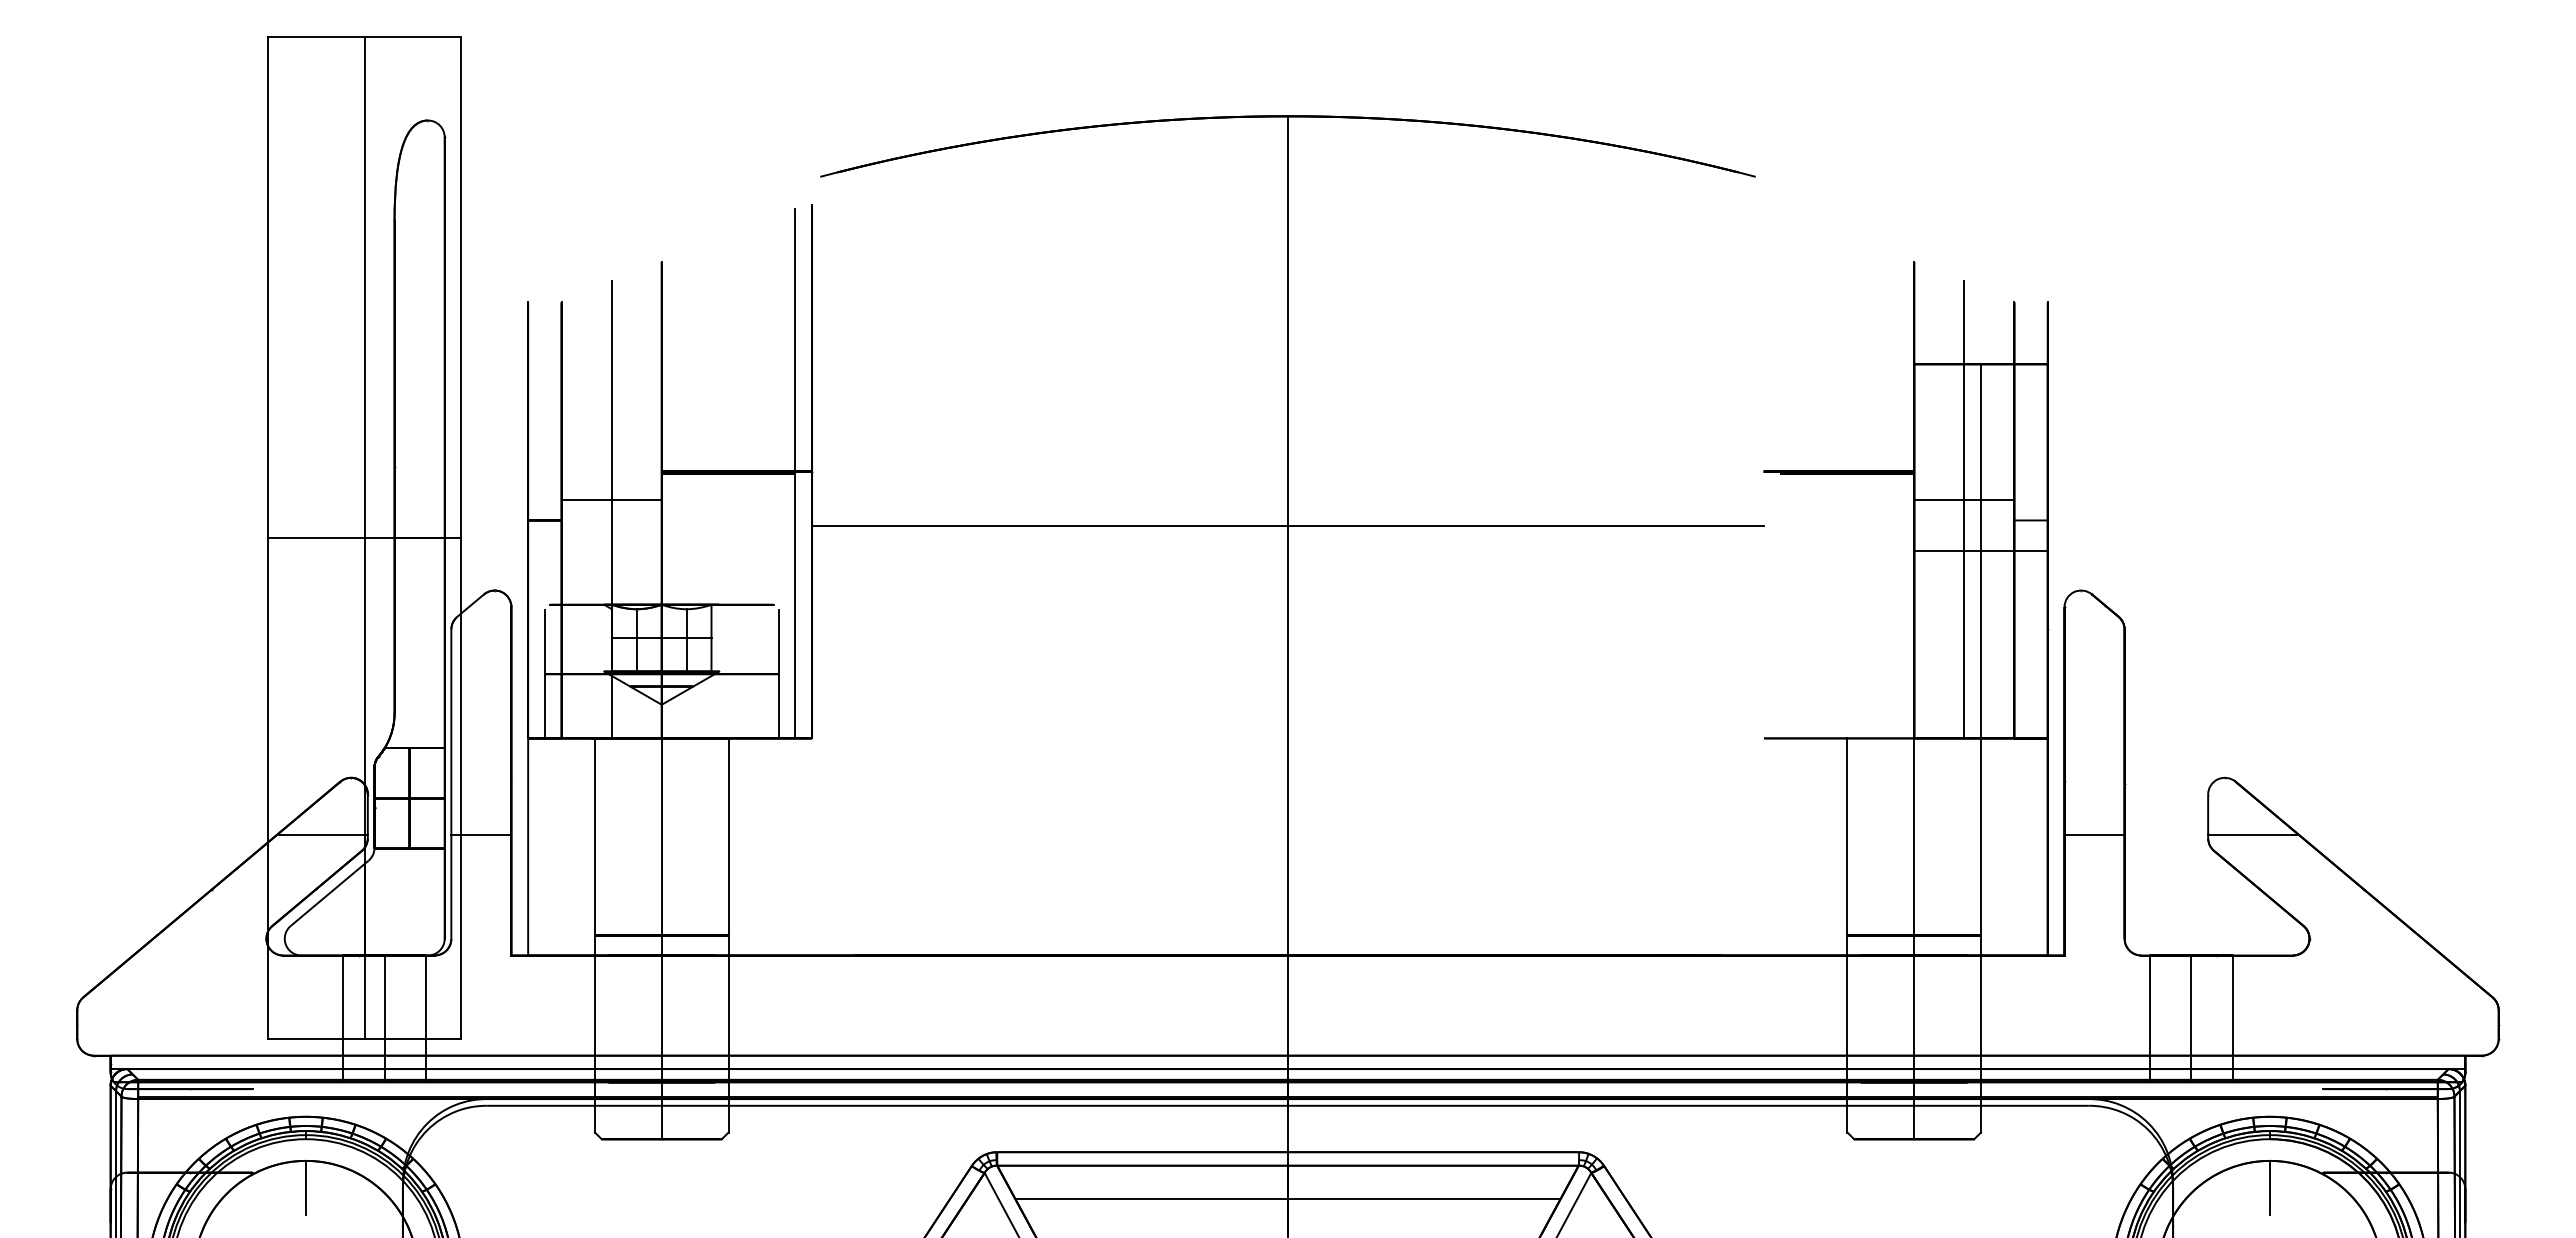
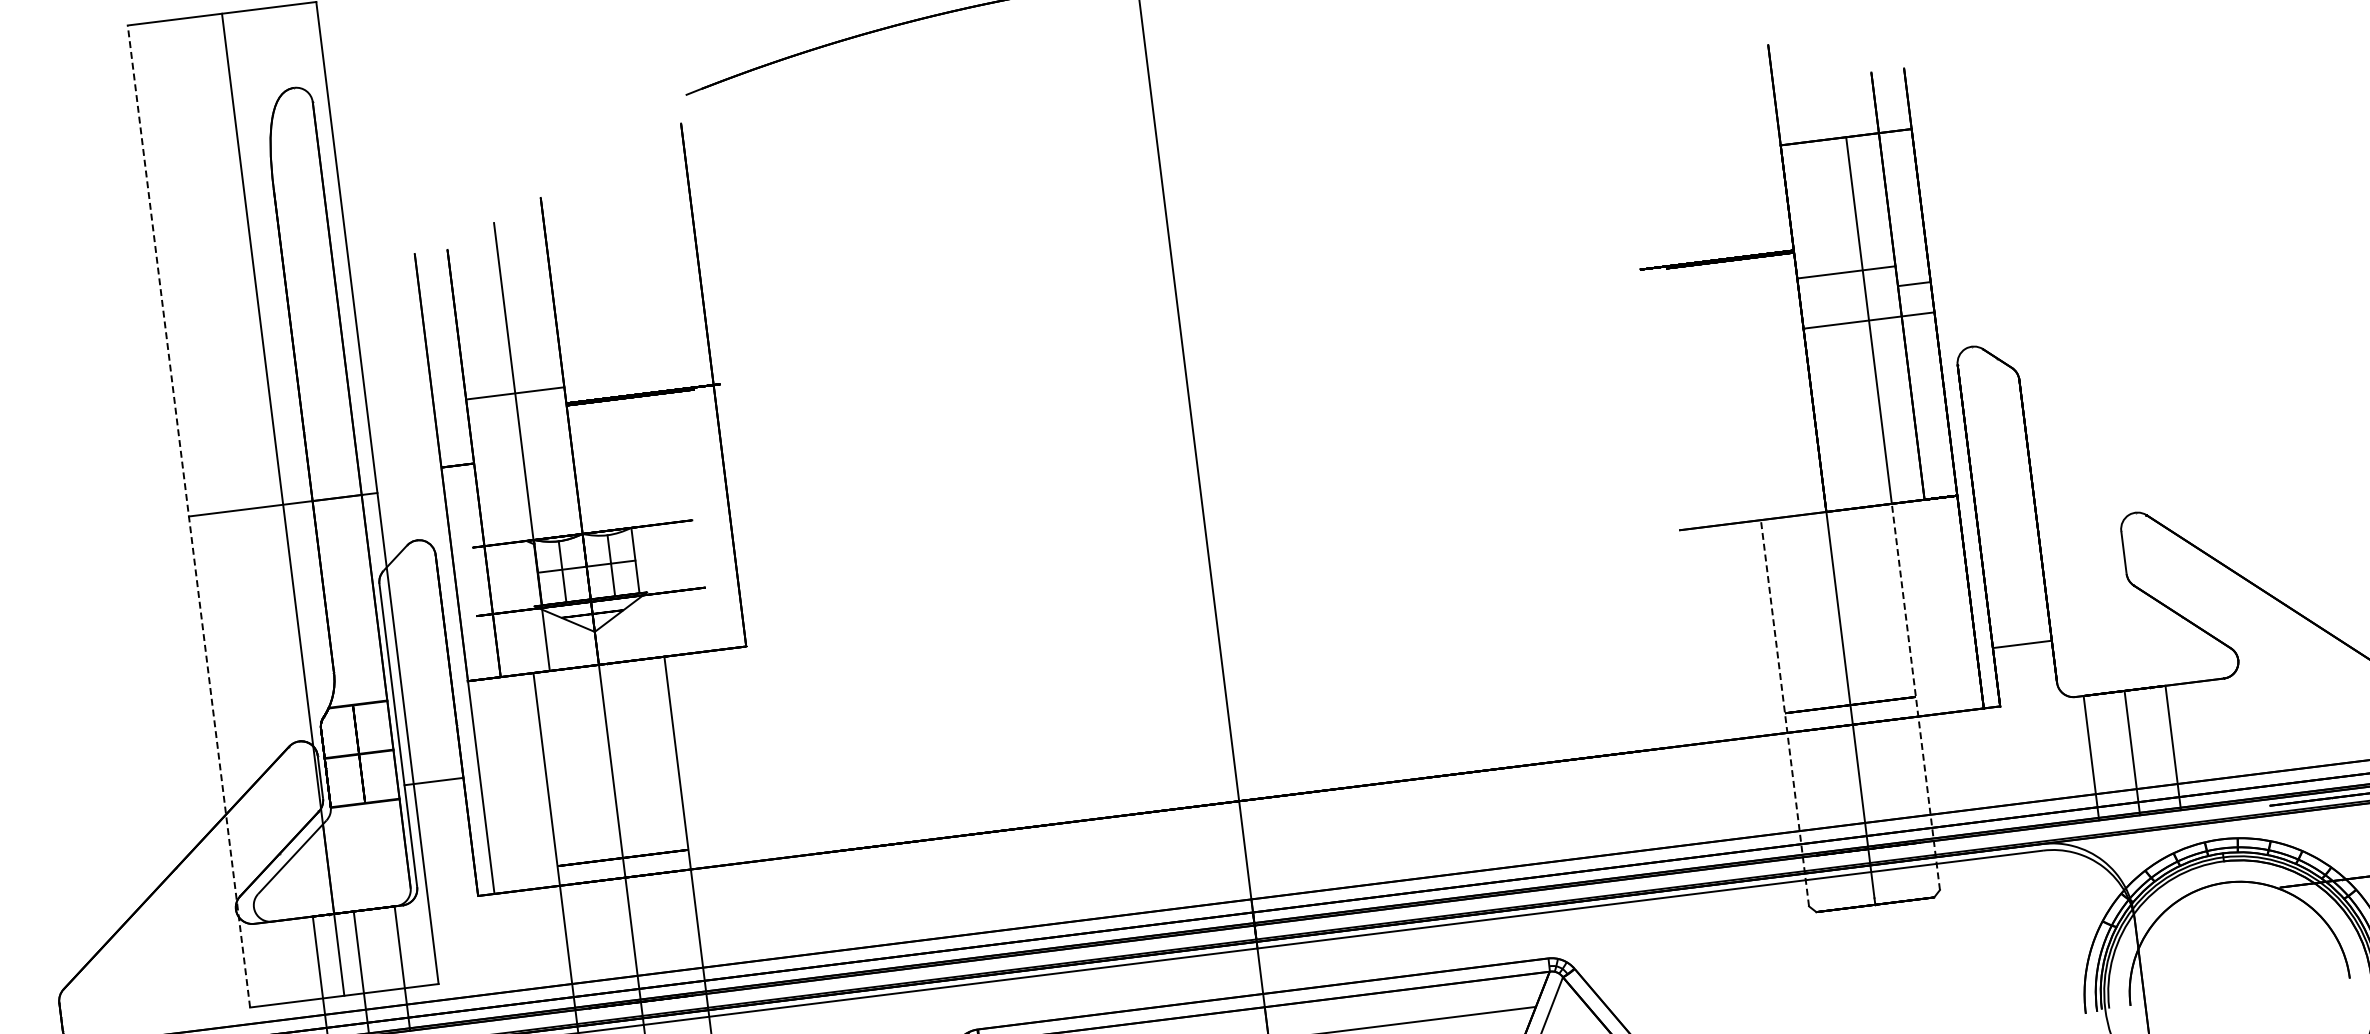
line: (795, 473) -> (697, 388), removed
line: (611, 500) -> (515, 393), moved
line: (1964, 509) -> (1847, 281), removed
line: (1287, 526) -> (1186, 380), removed
line: (268, 537) -> (189, 515), solid -> dashed
line: (544, 673) -> (476, 615), removed
line: (778, 673) -> (705, 587), removed
line: (321, 835) -> (277, 801), removed
line: (2094, 835) -> (2022, 644), moved
line: (2253, 835) -> (2170, 565), removed
line: (1847, 934) -> (1784, 712), solid -> dashed
line: (1981, 934) -> (1916, 695), solid -> dashed
line: (2269, 1187) -> (2229, 908), removed

